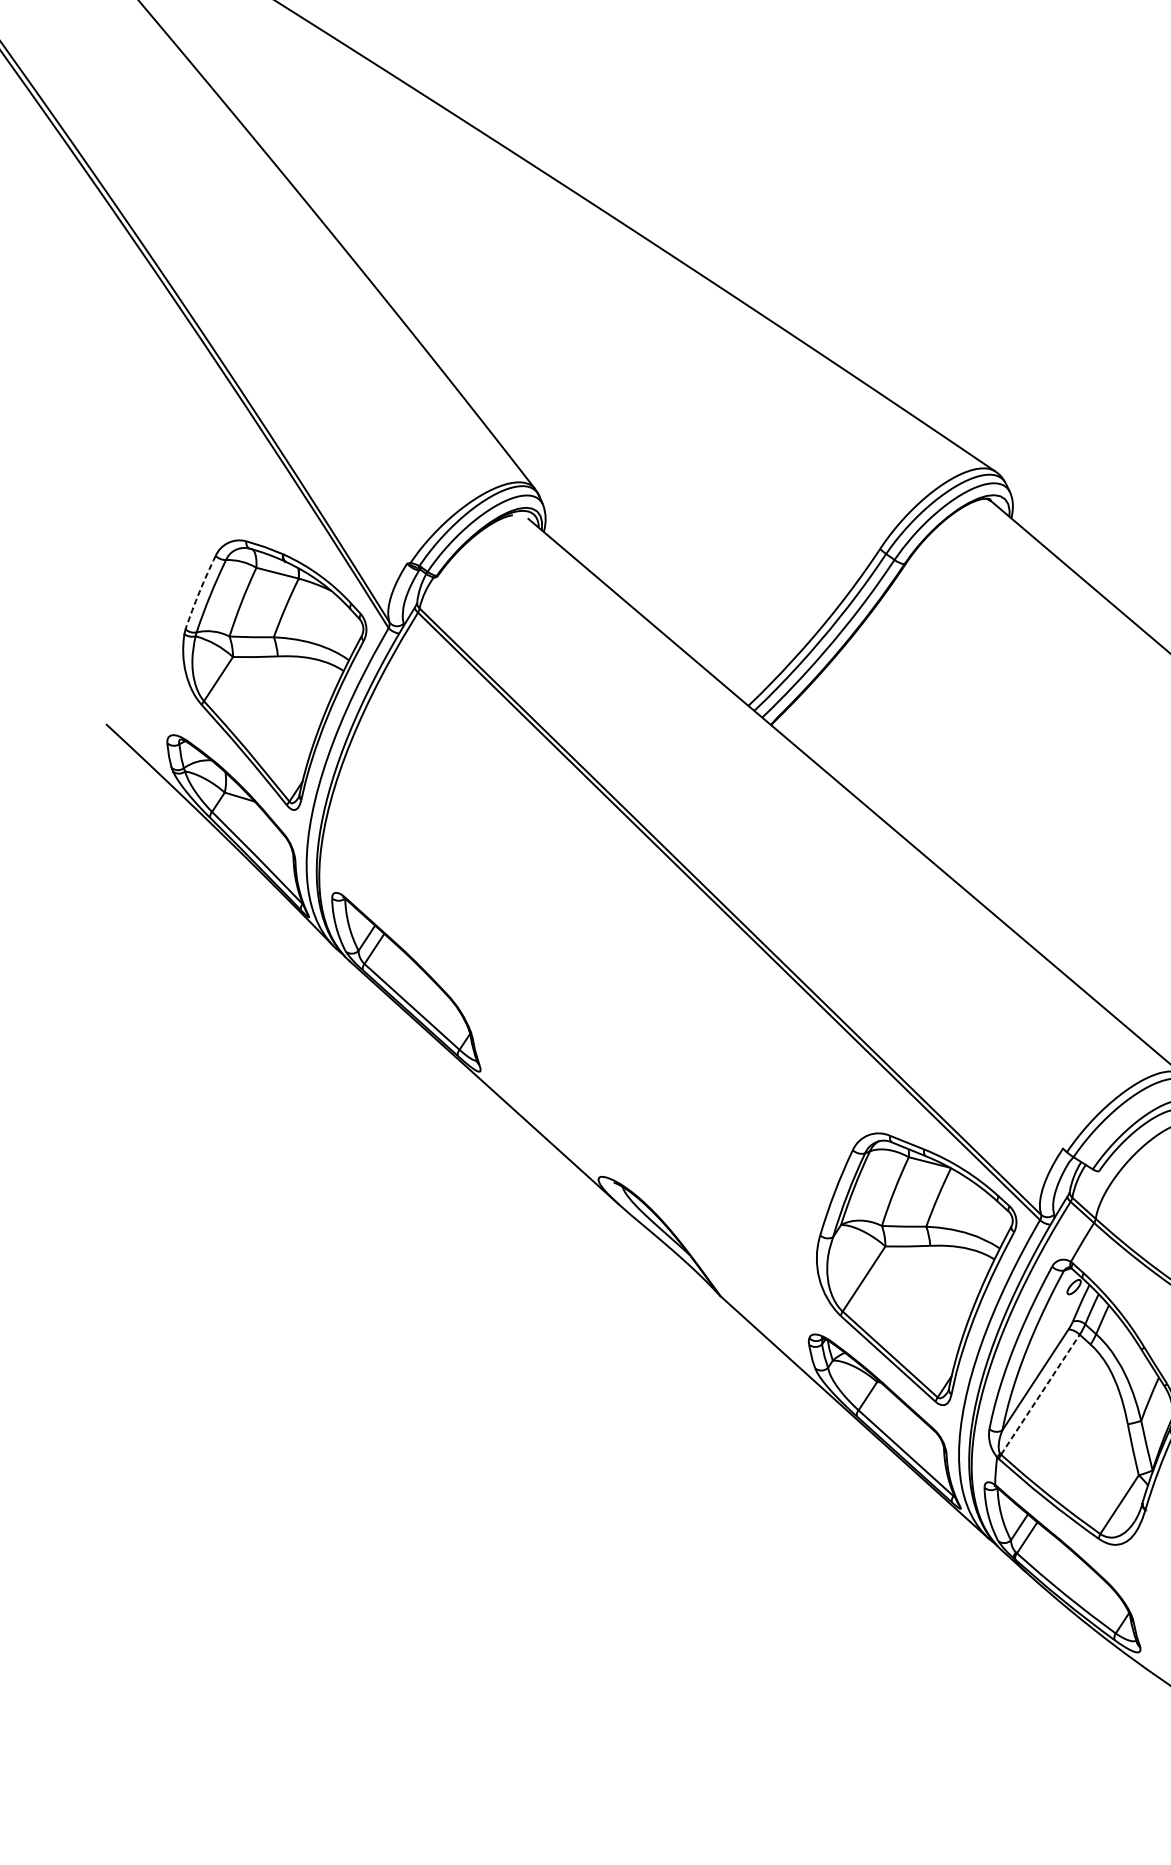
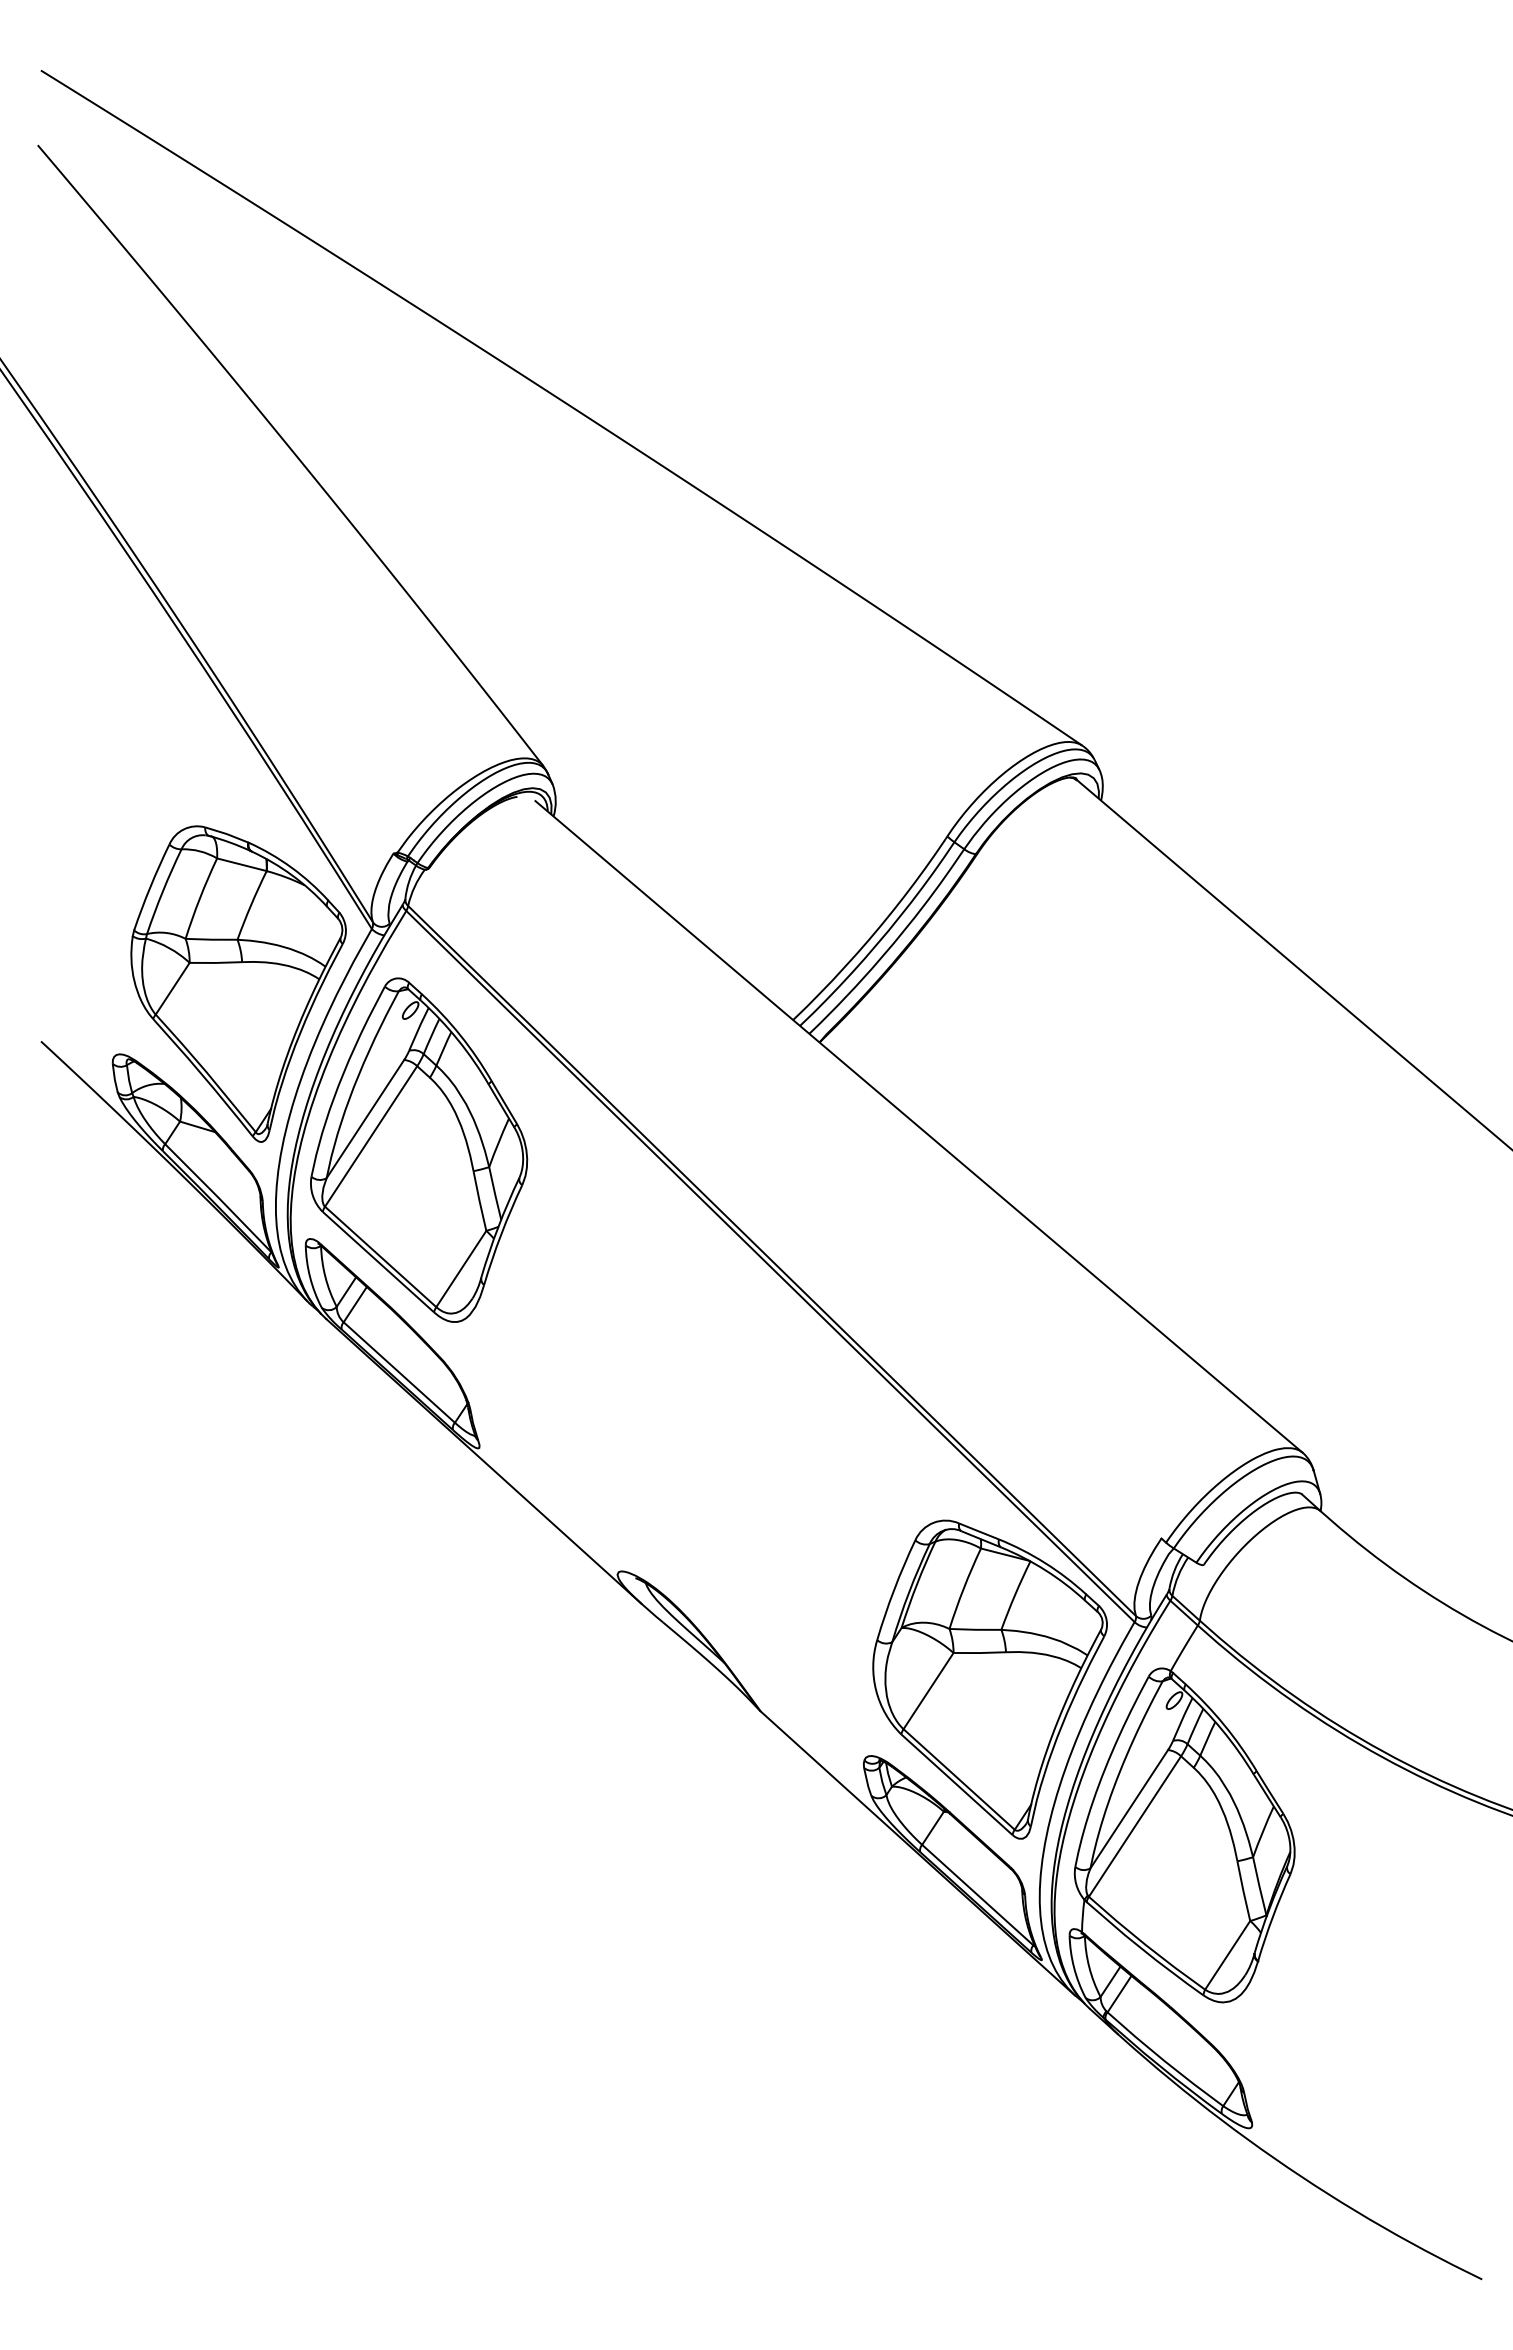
arc: (199, 591) -> (150, 886), dashed -> solid
part: (429, 816) -> (419, 1149), added
line: (1040, 1394) -> (1135, 1826), dashed -> solid

